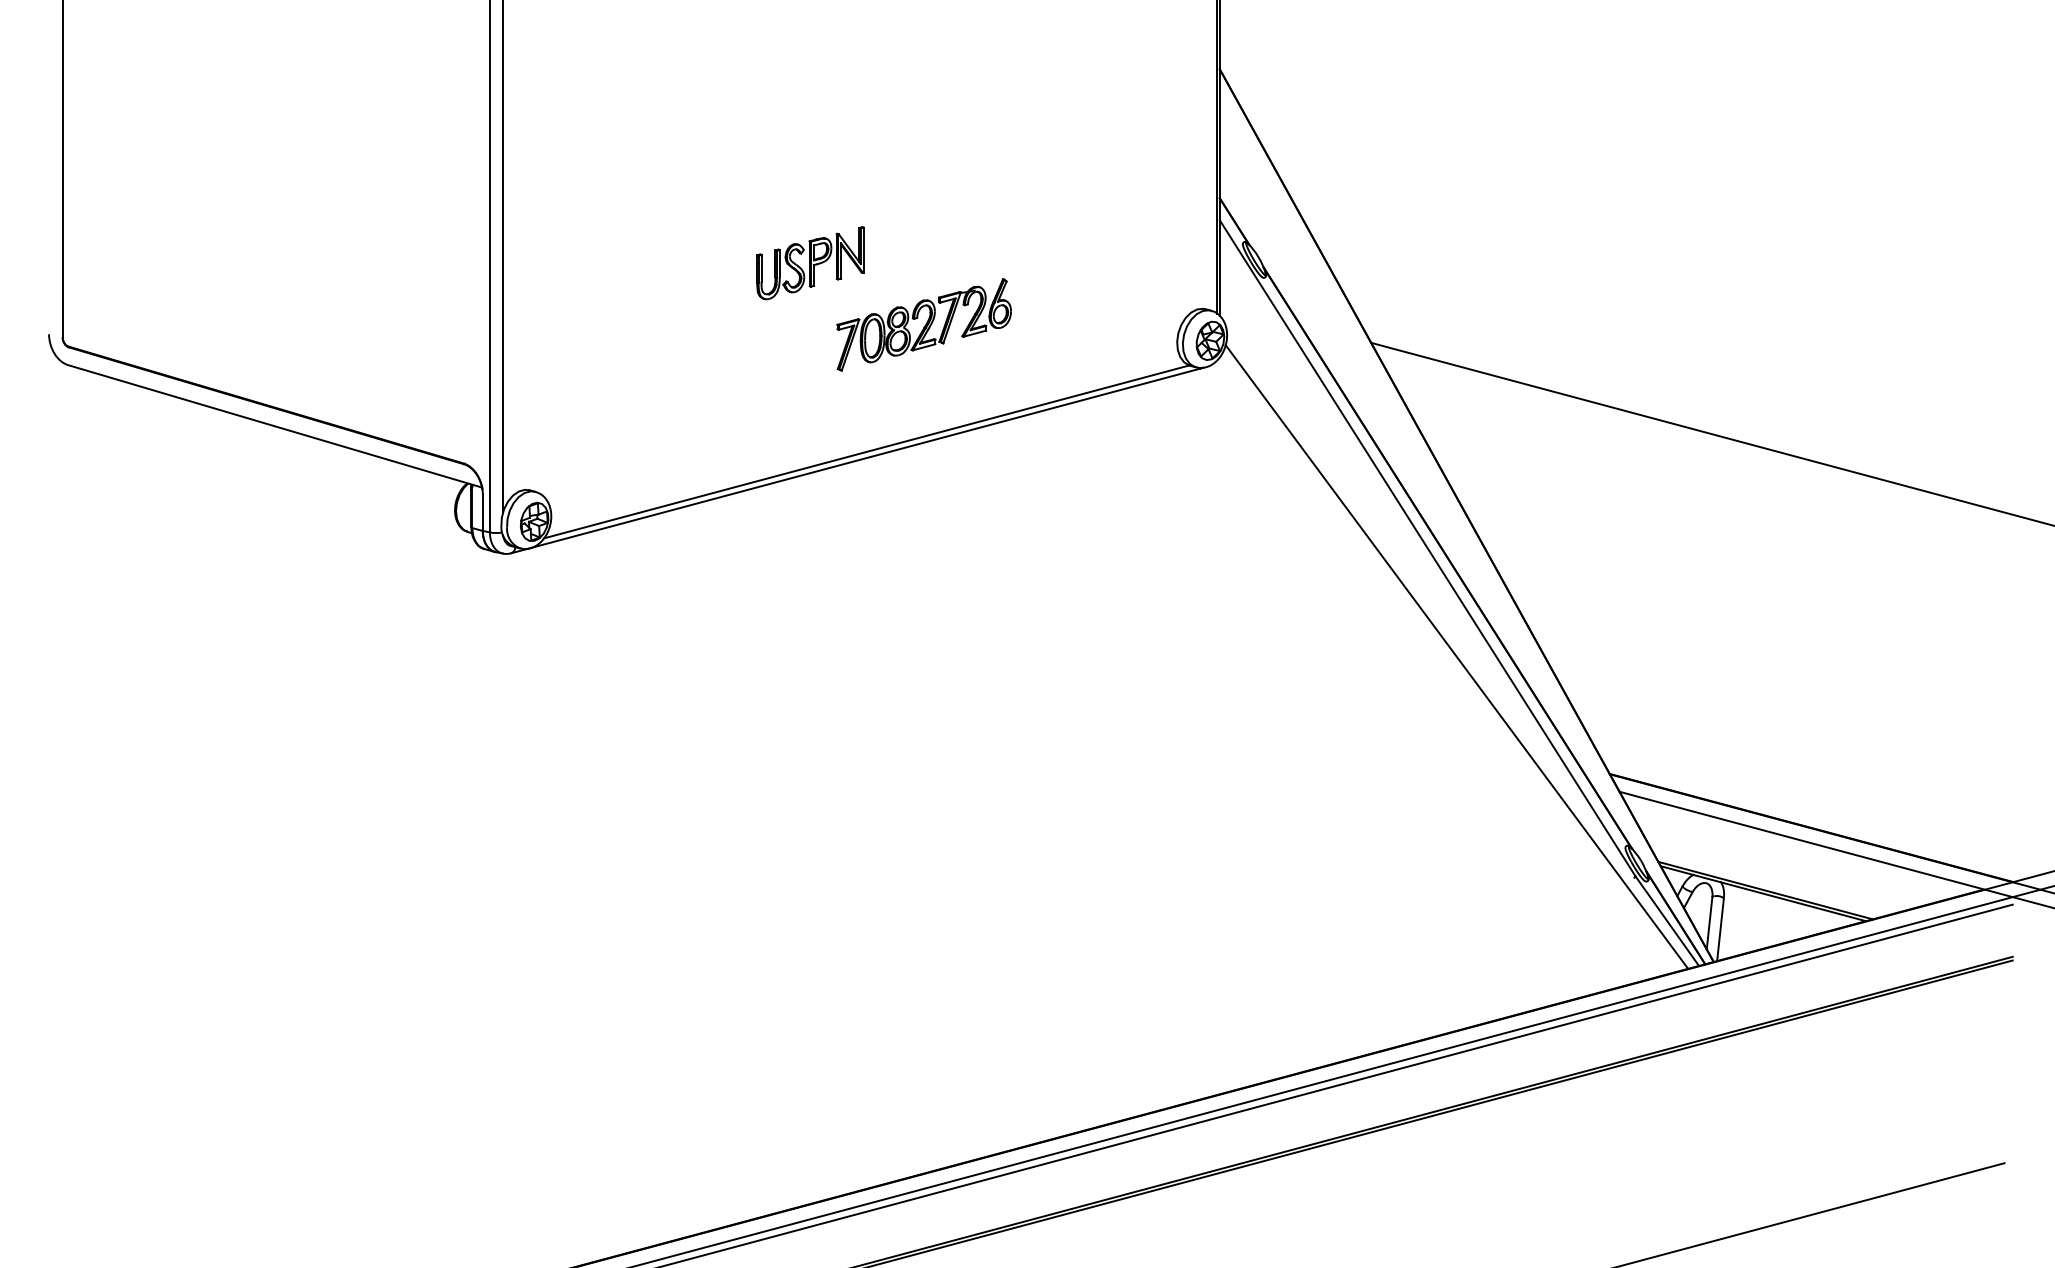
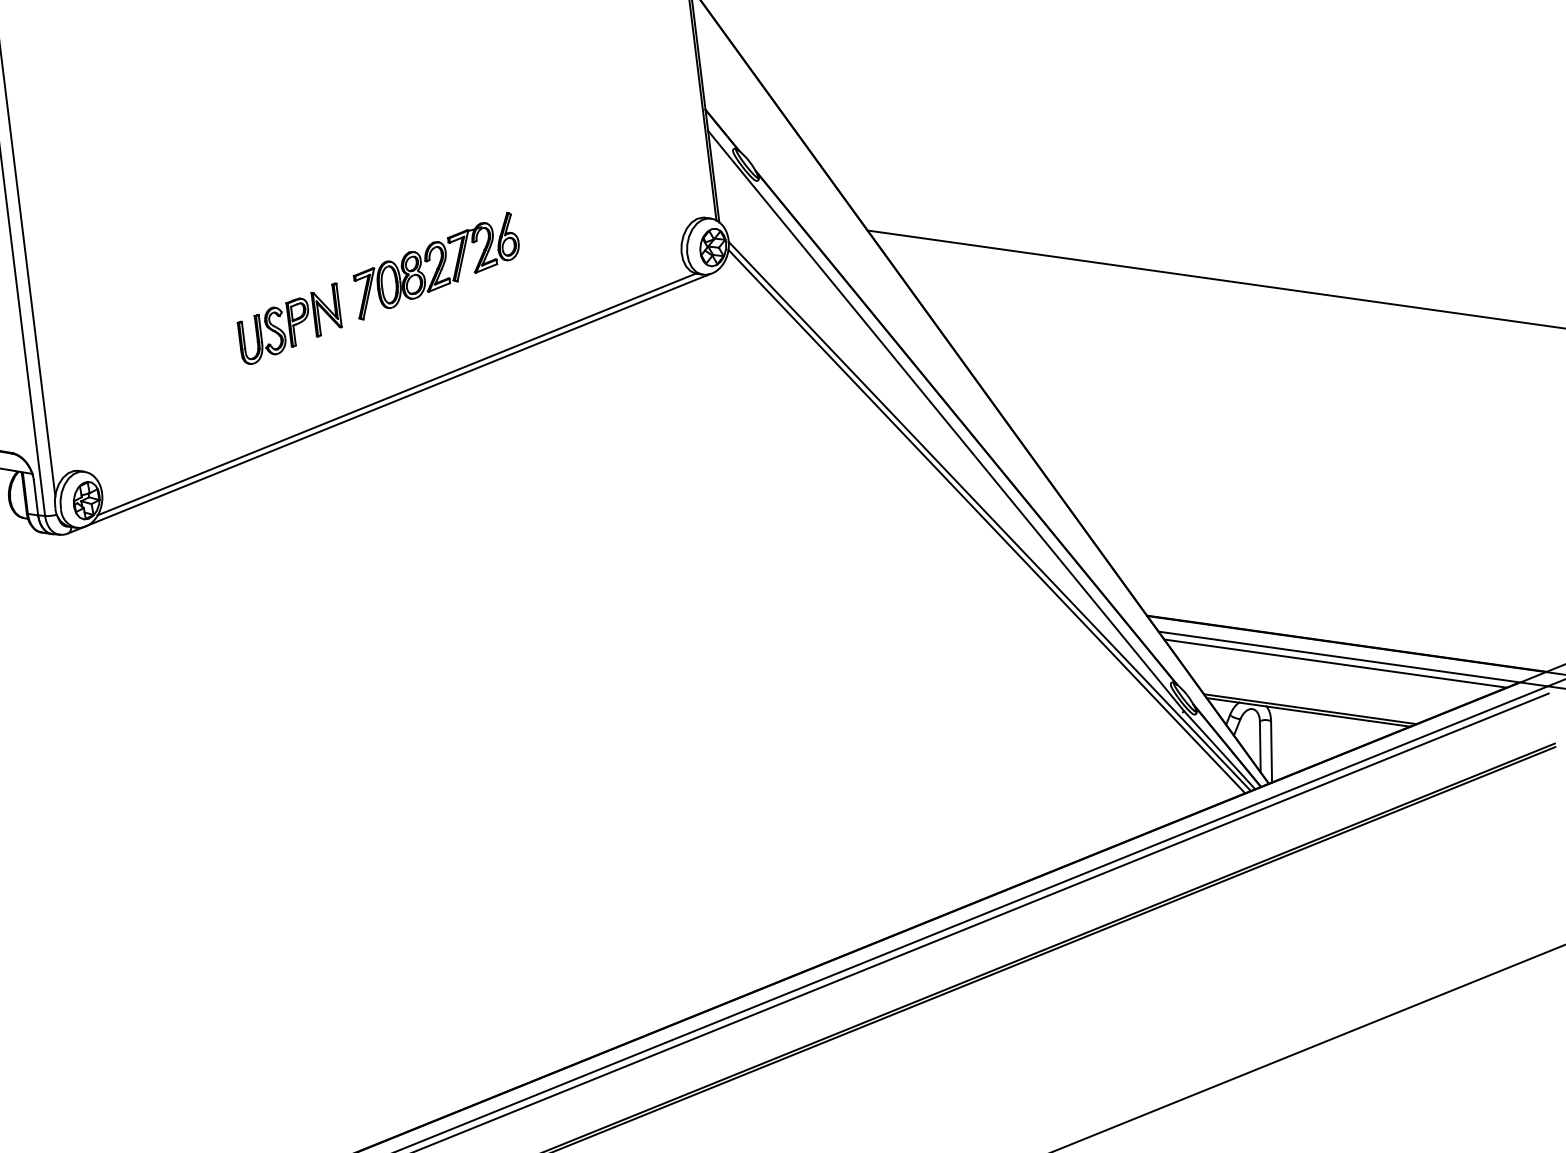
part: (810, 263) -> (289, 324), moved
line: (1460, 651) -> (989, 515), added
line: (1797, 846) -> (1335, 663), added

